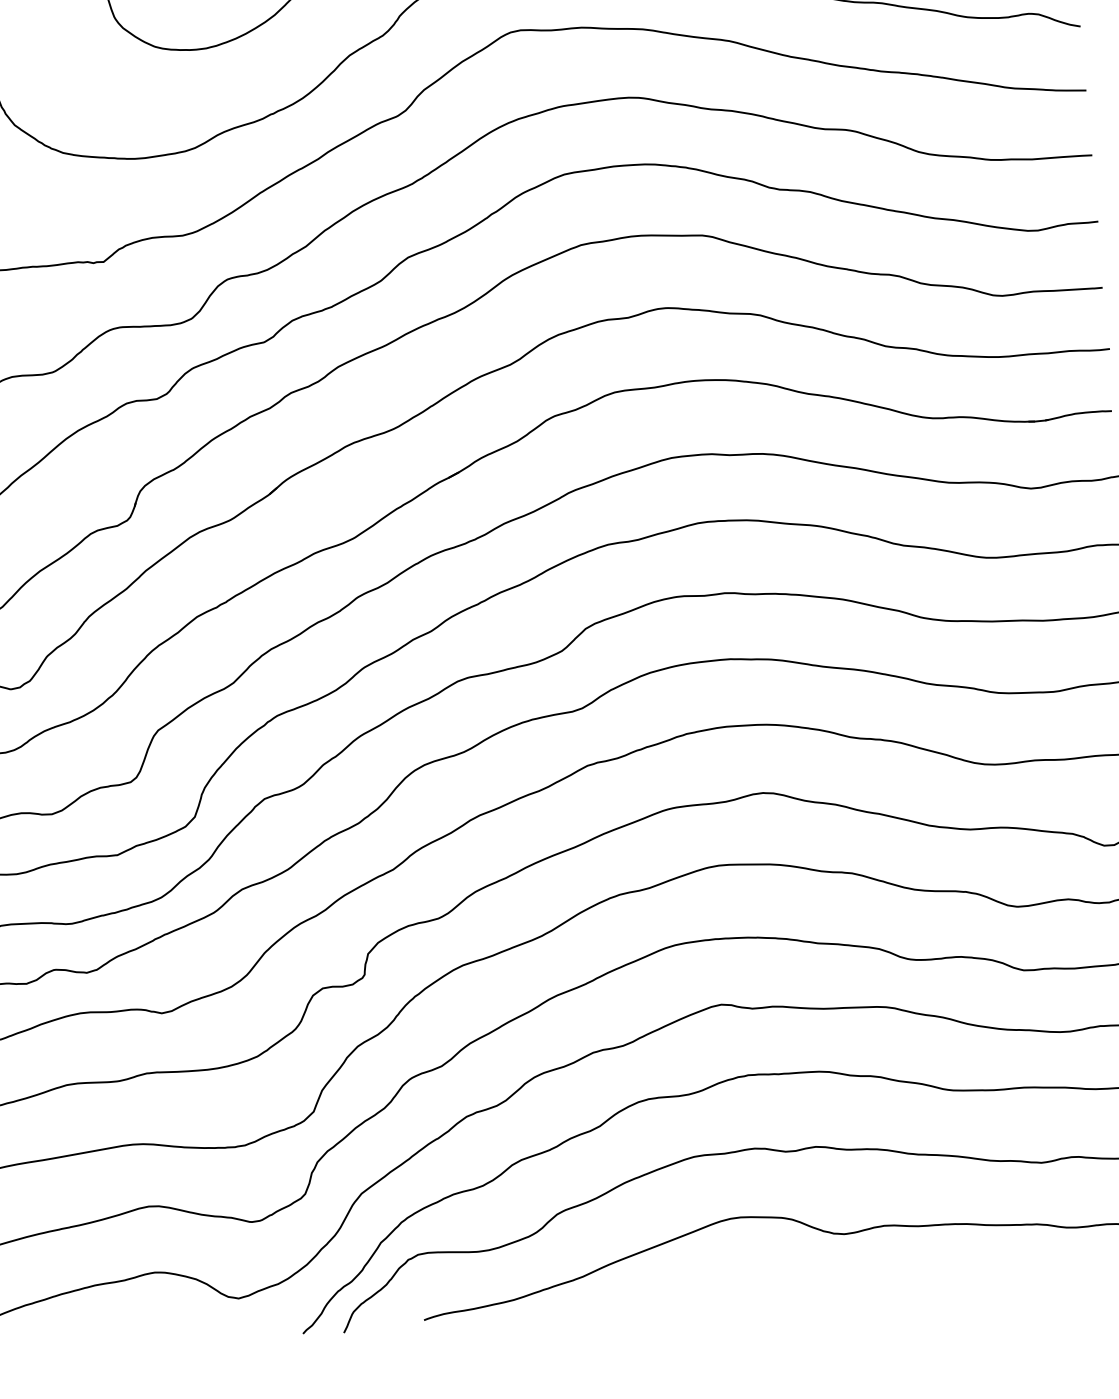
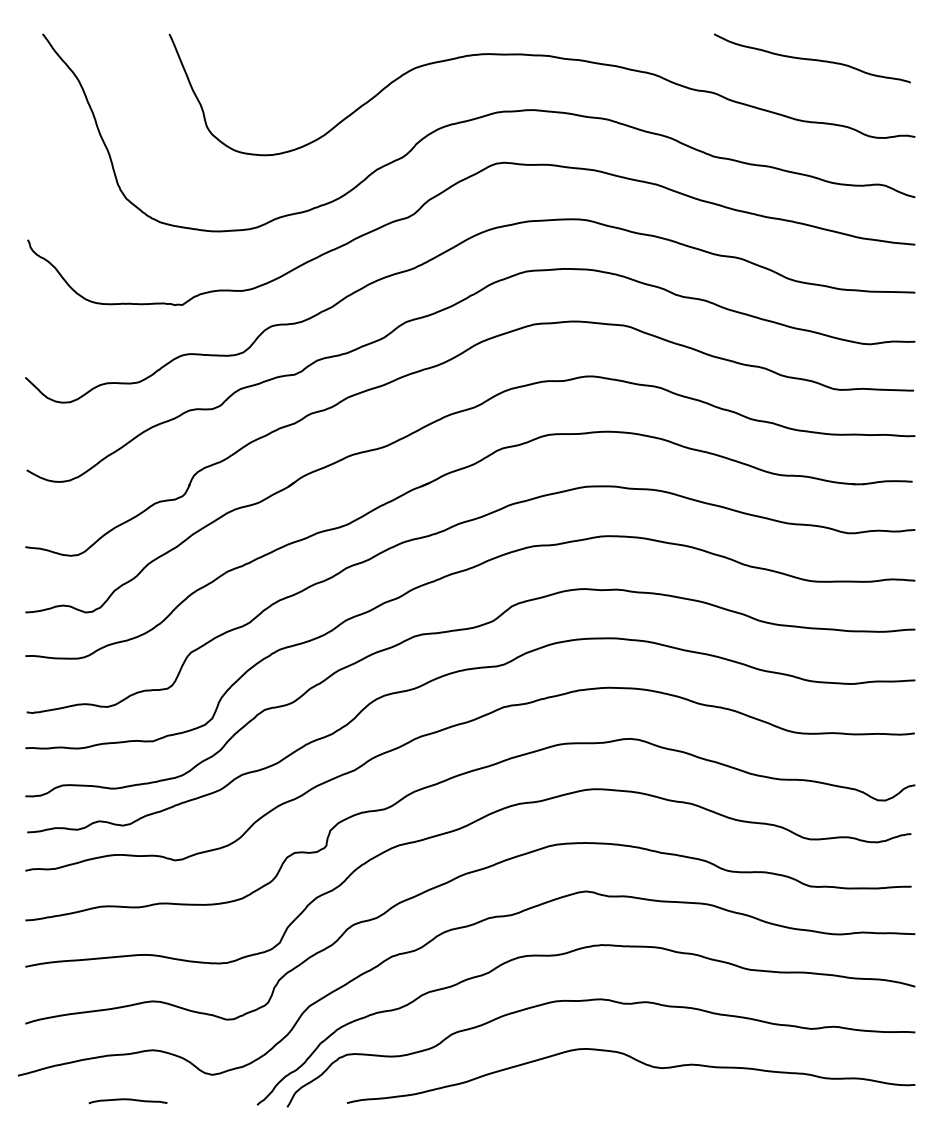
curve: (127, 1343) -> (127, 1100), added

